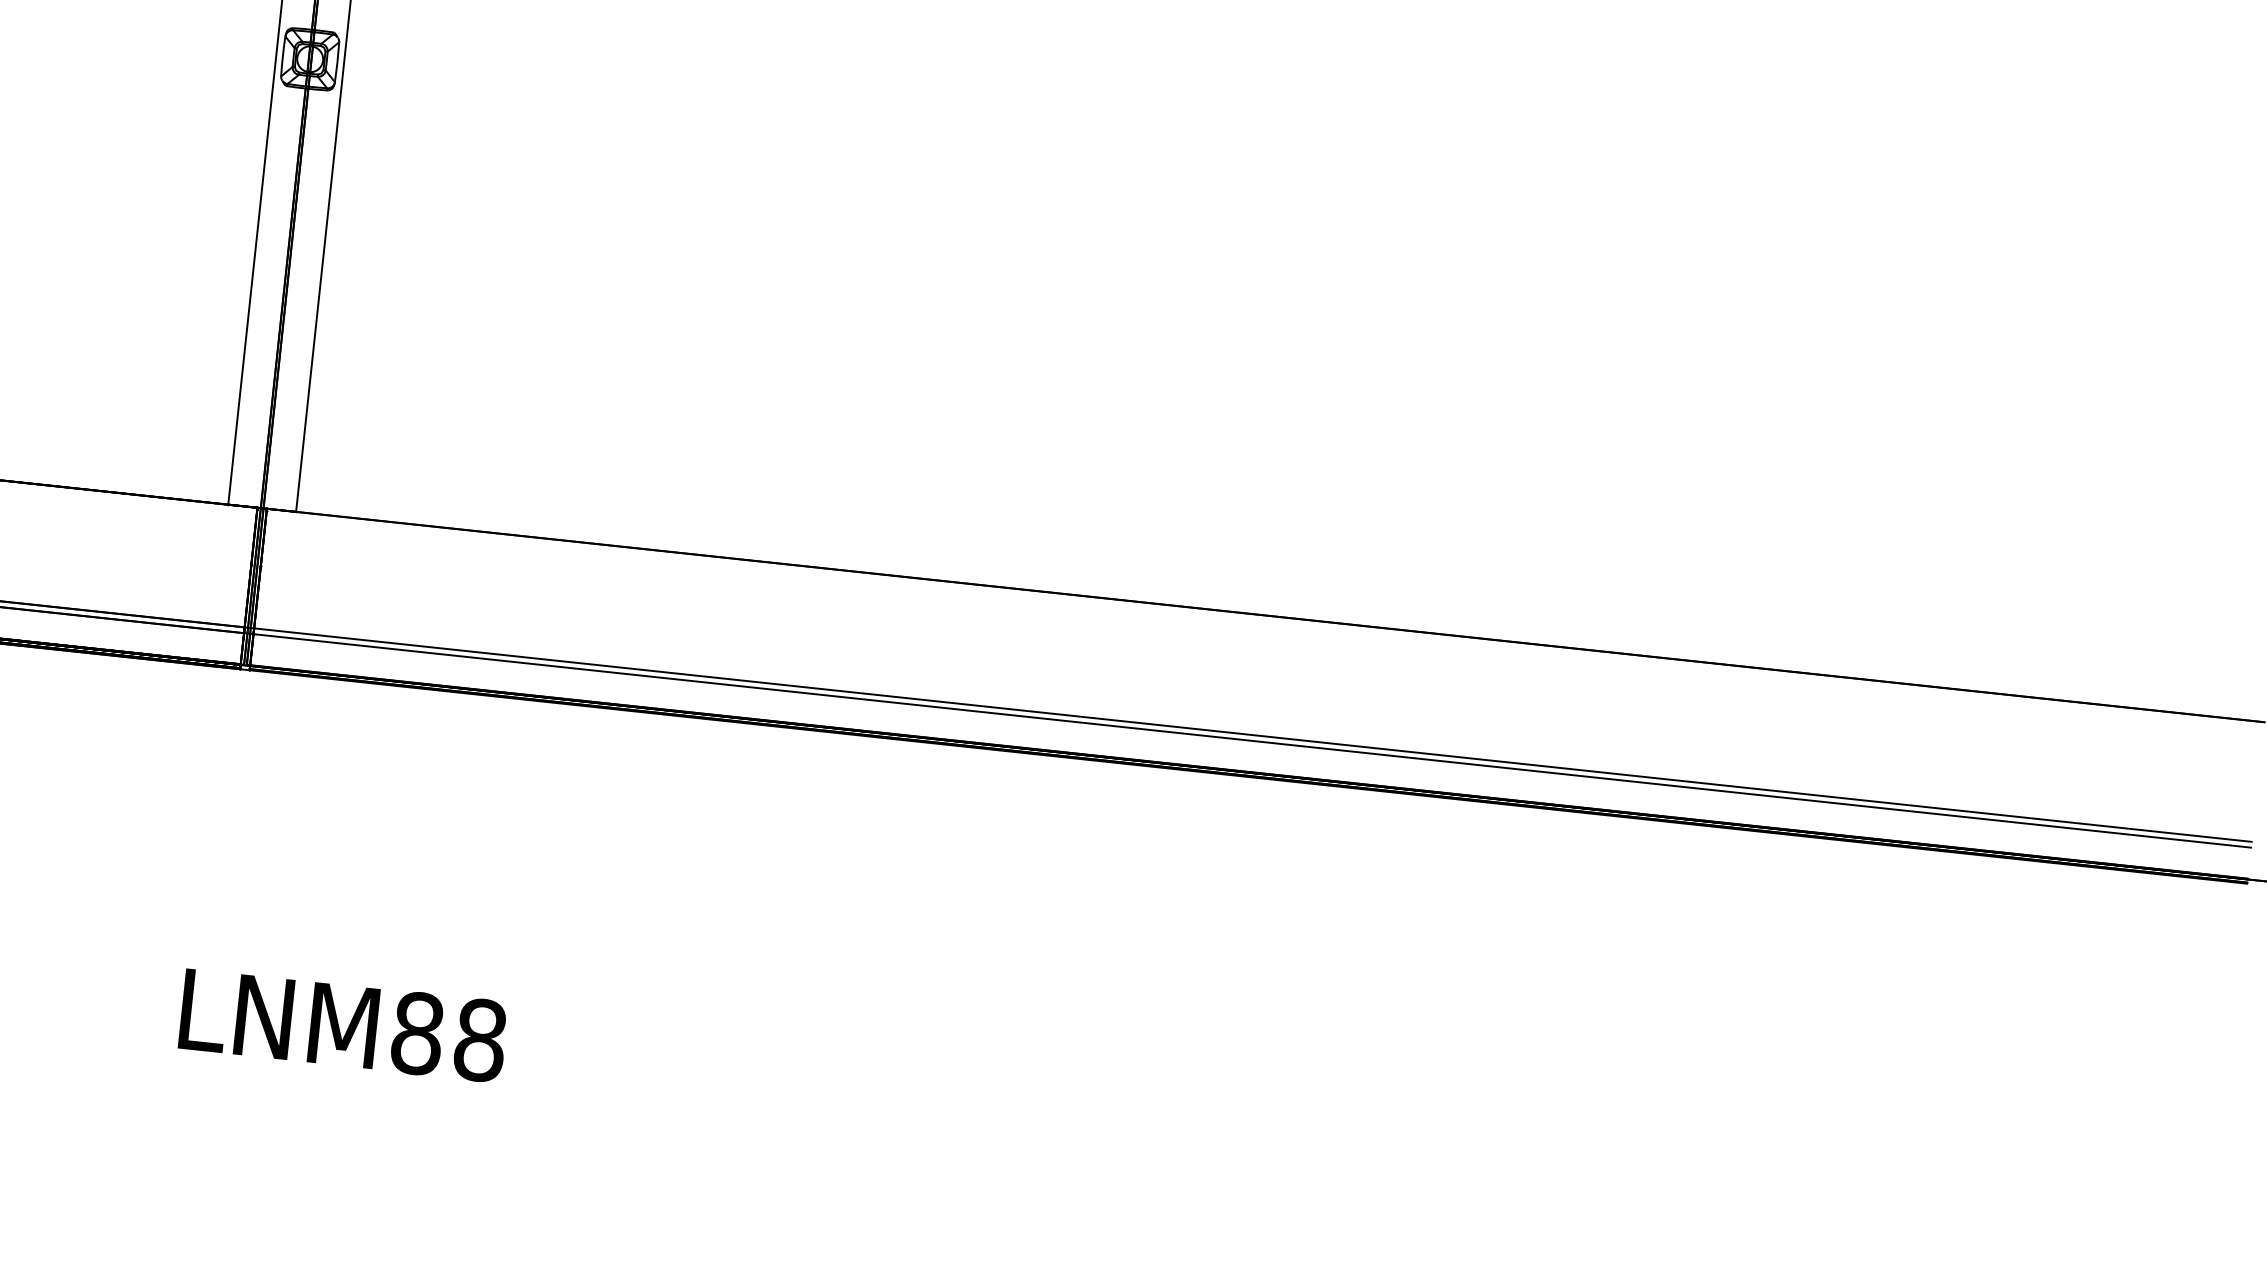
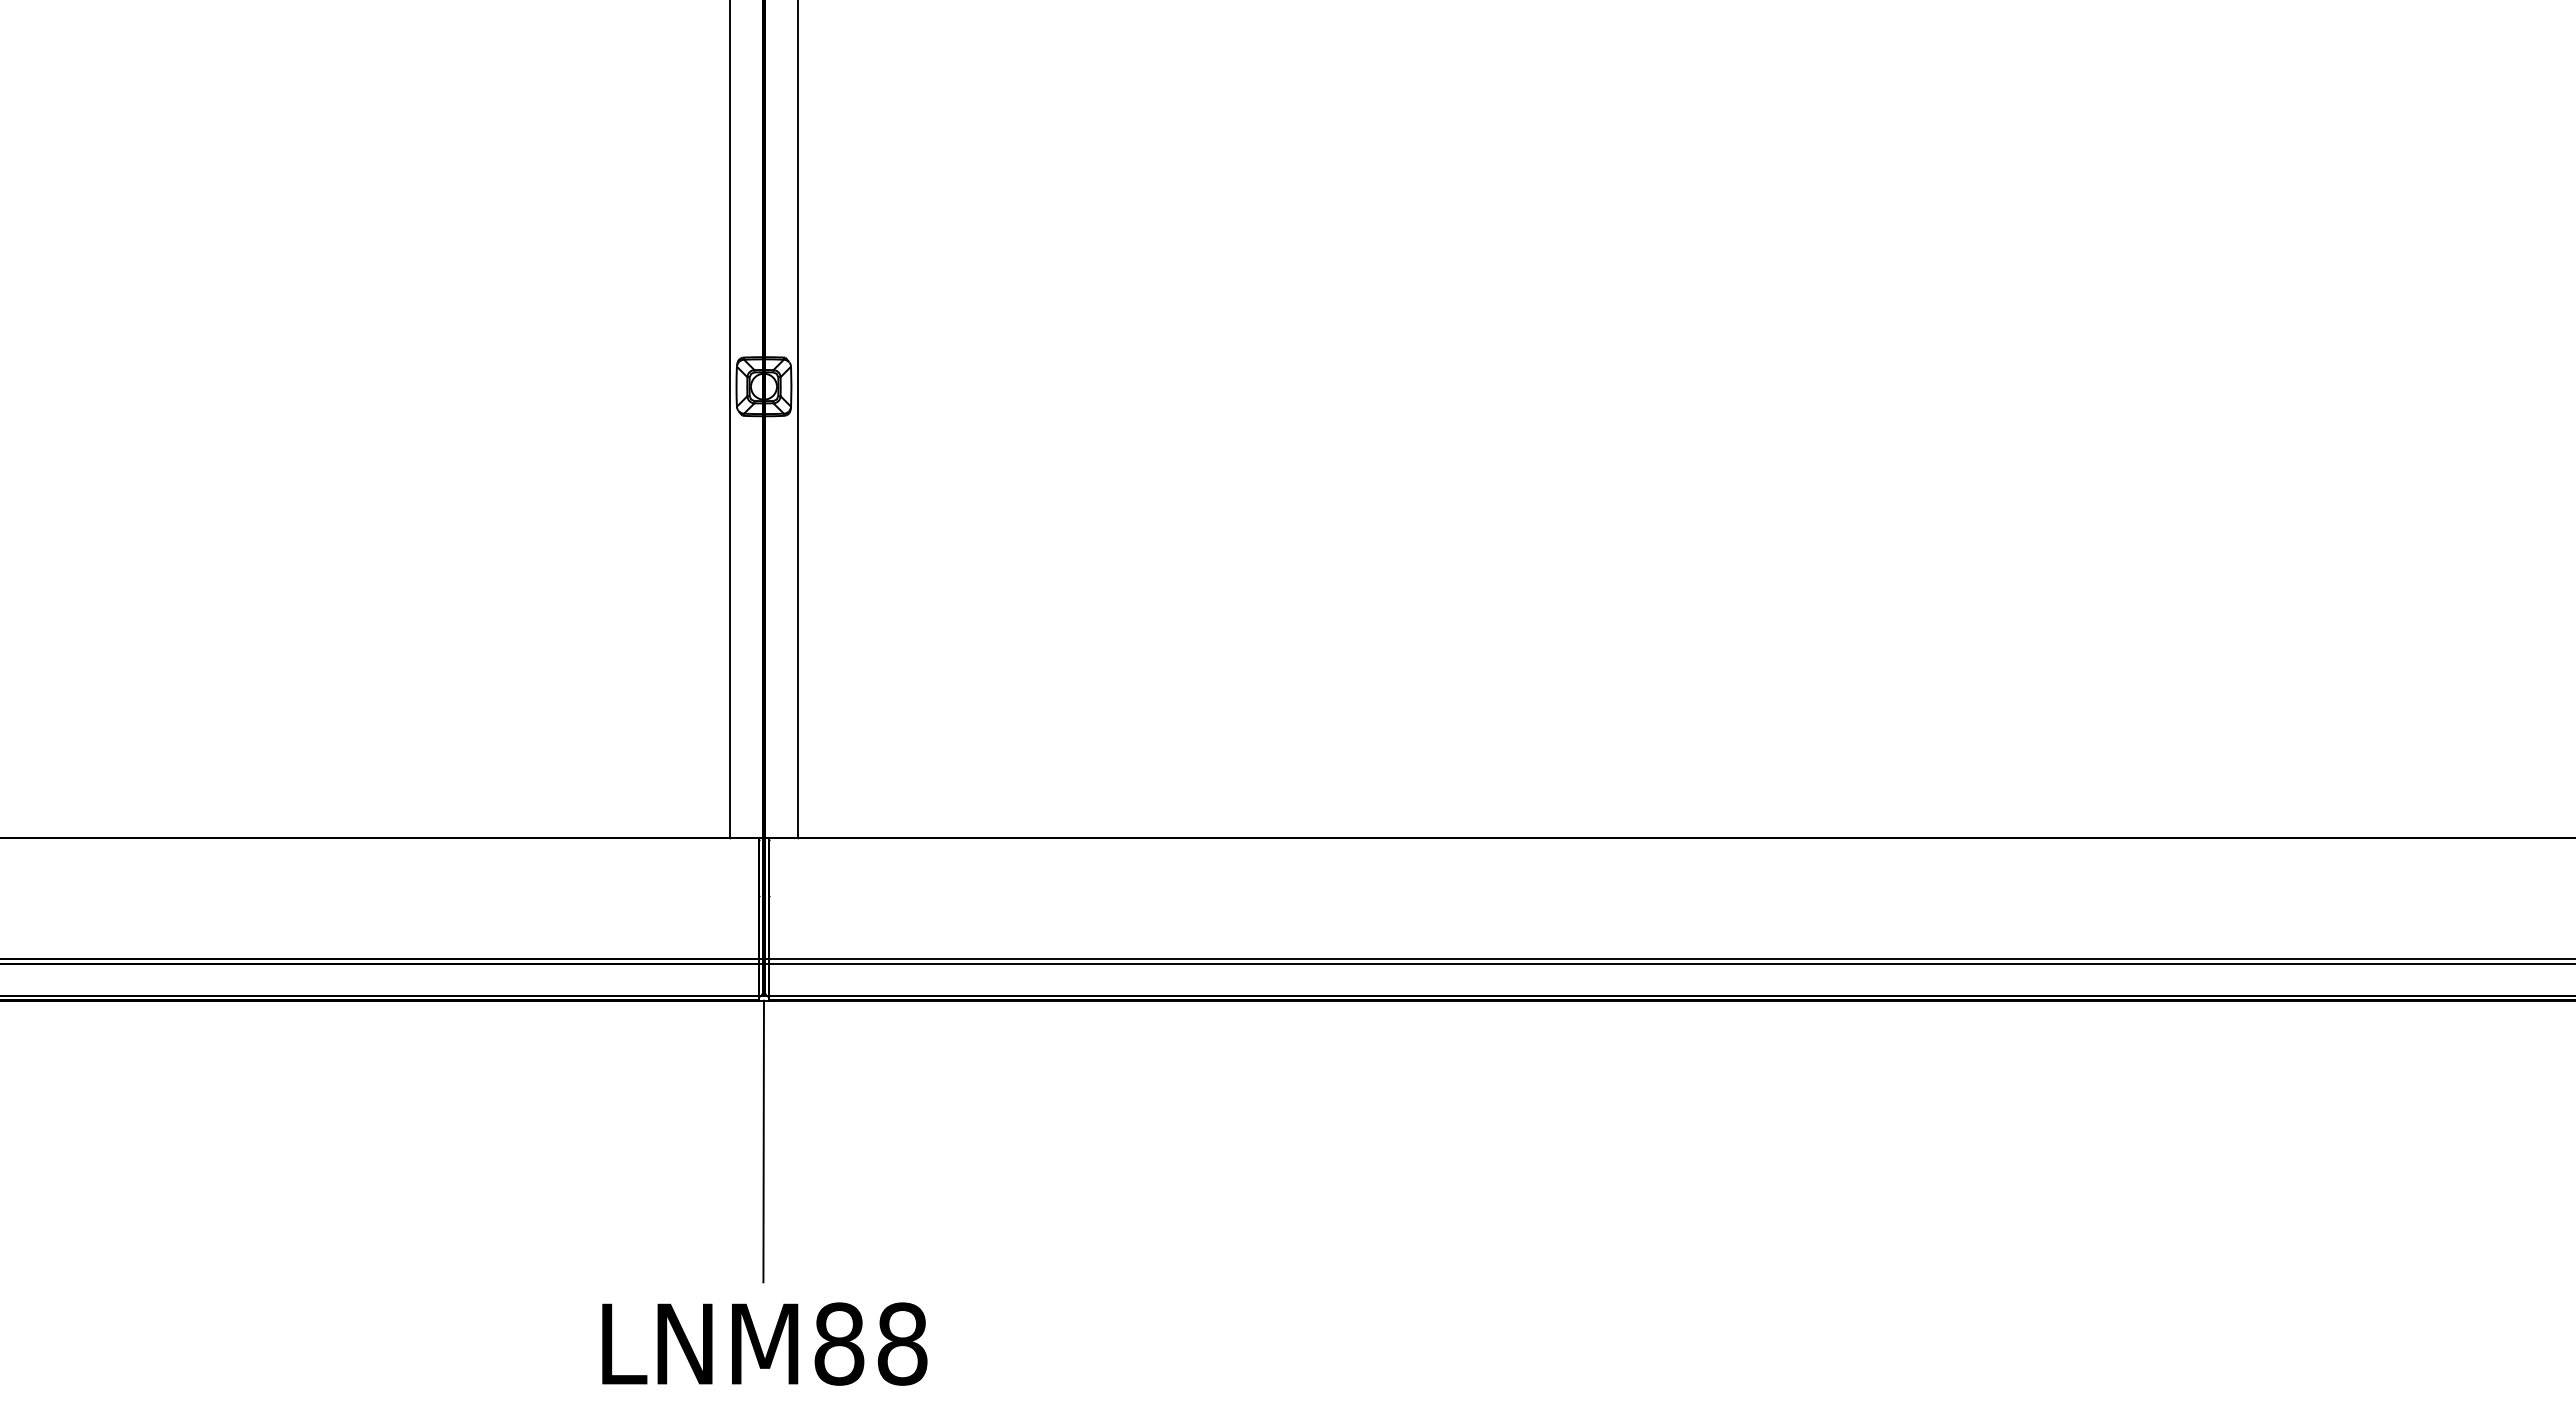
line: (229, 809) -> (763, 1141), added
text: (343, 1025) -> (764, 1343), moved

